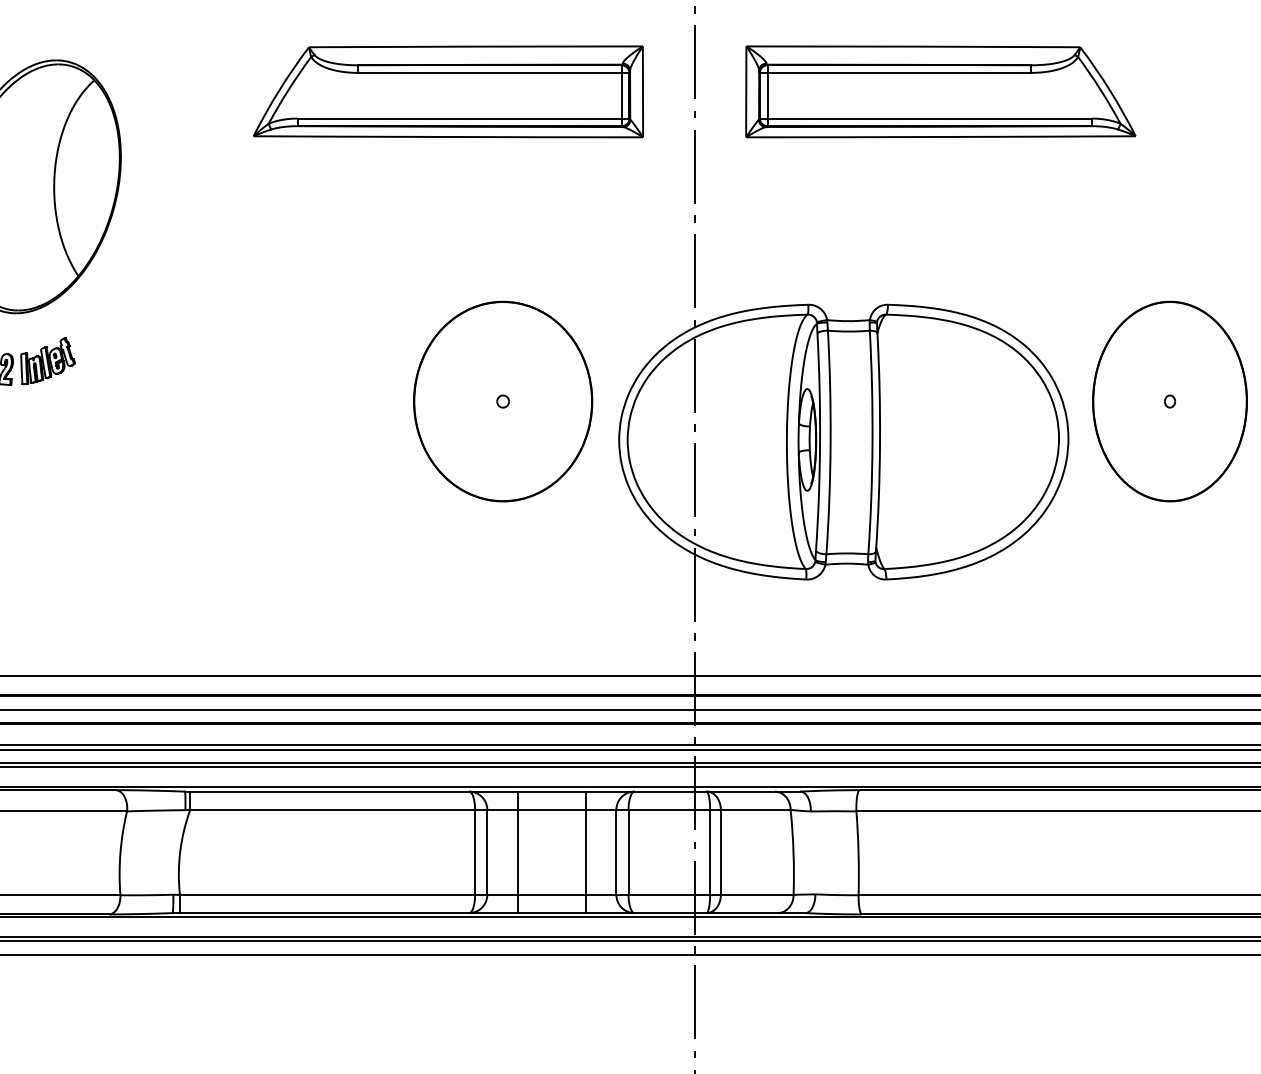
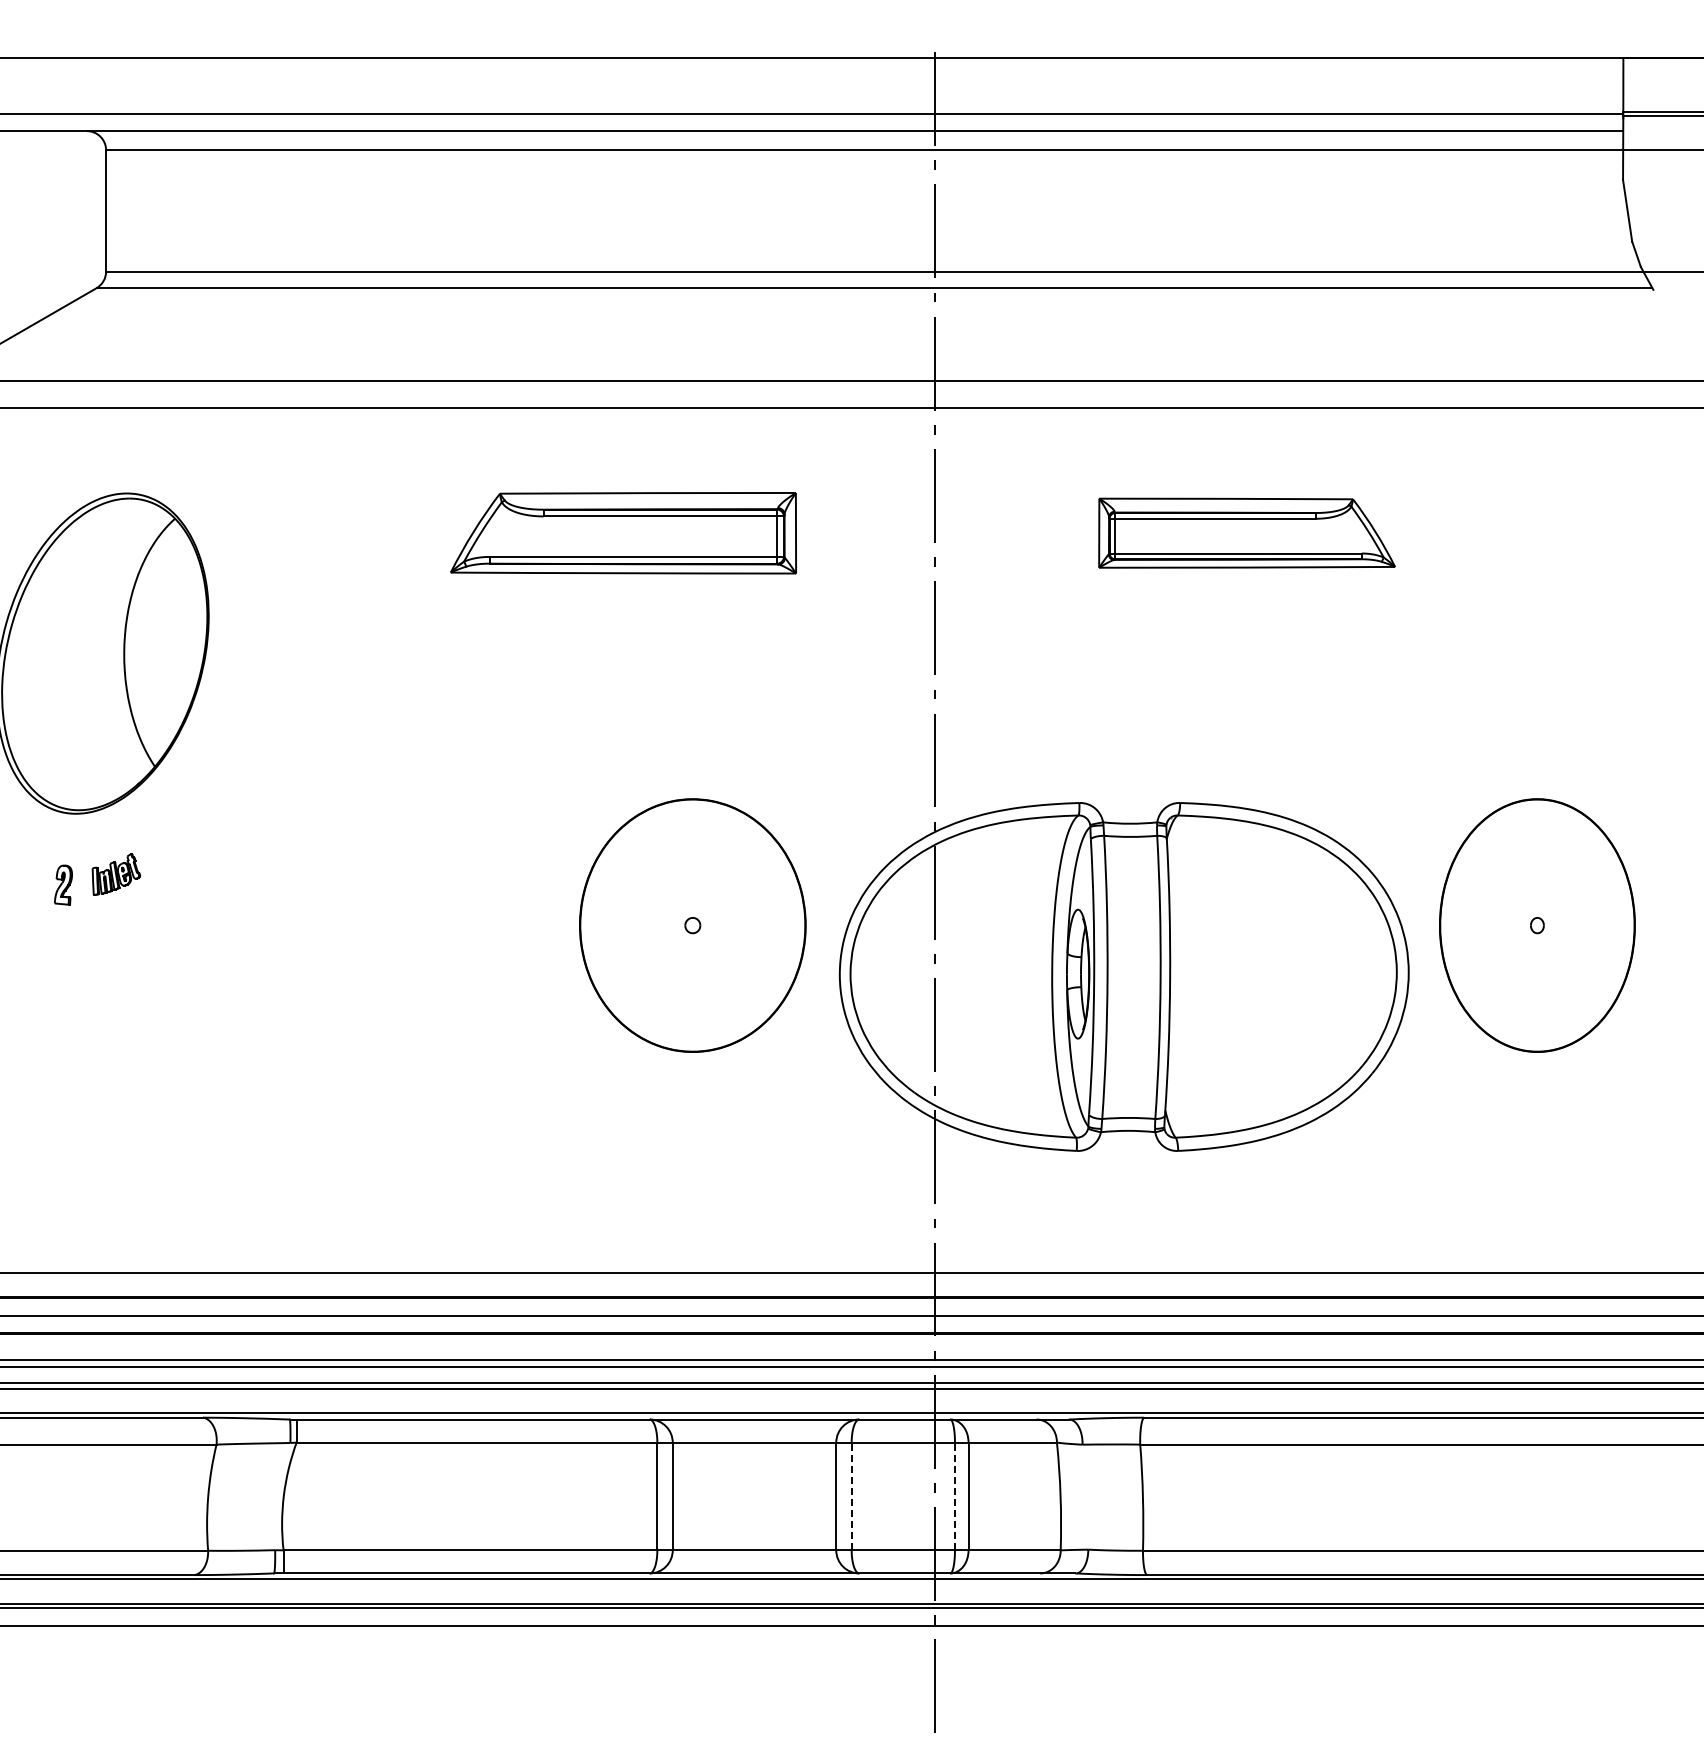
part: (448, 91) -> (623, 532), size x0.7
part: (940, 91) -> (1246, 532), size x0.6
part: (48, 361) -> (116, 874), size x0.7
line: (517, 852) -> (711, 1496), removed
line: (585, 852) -> (797, 1496), removed
line: (628, 852) -> (851, 1496), solid -> dashed
line: (709, 852) -> (954, 1496), solid -> dashed

